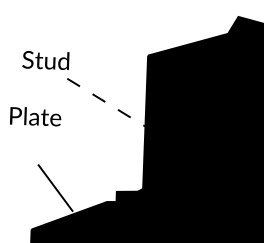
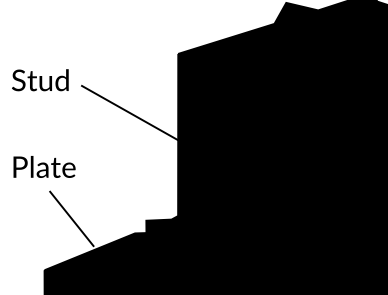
text: (45, 60) -> (40, 80), moved
line: (107, 103) -> (130, 113), dashed -> solid
text: (35, 116) -> (44, 166), moved

